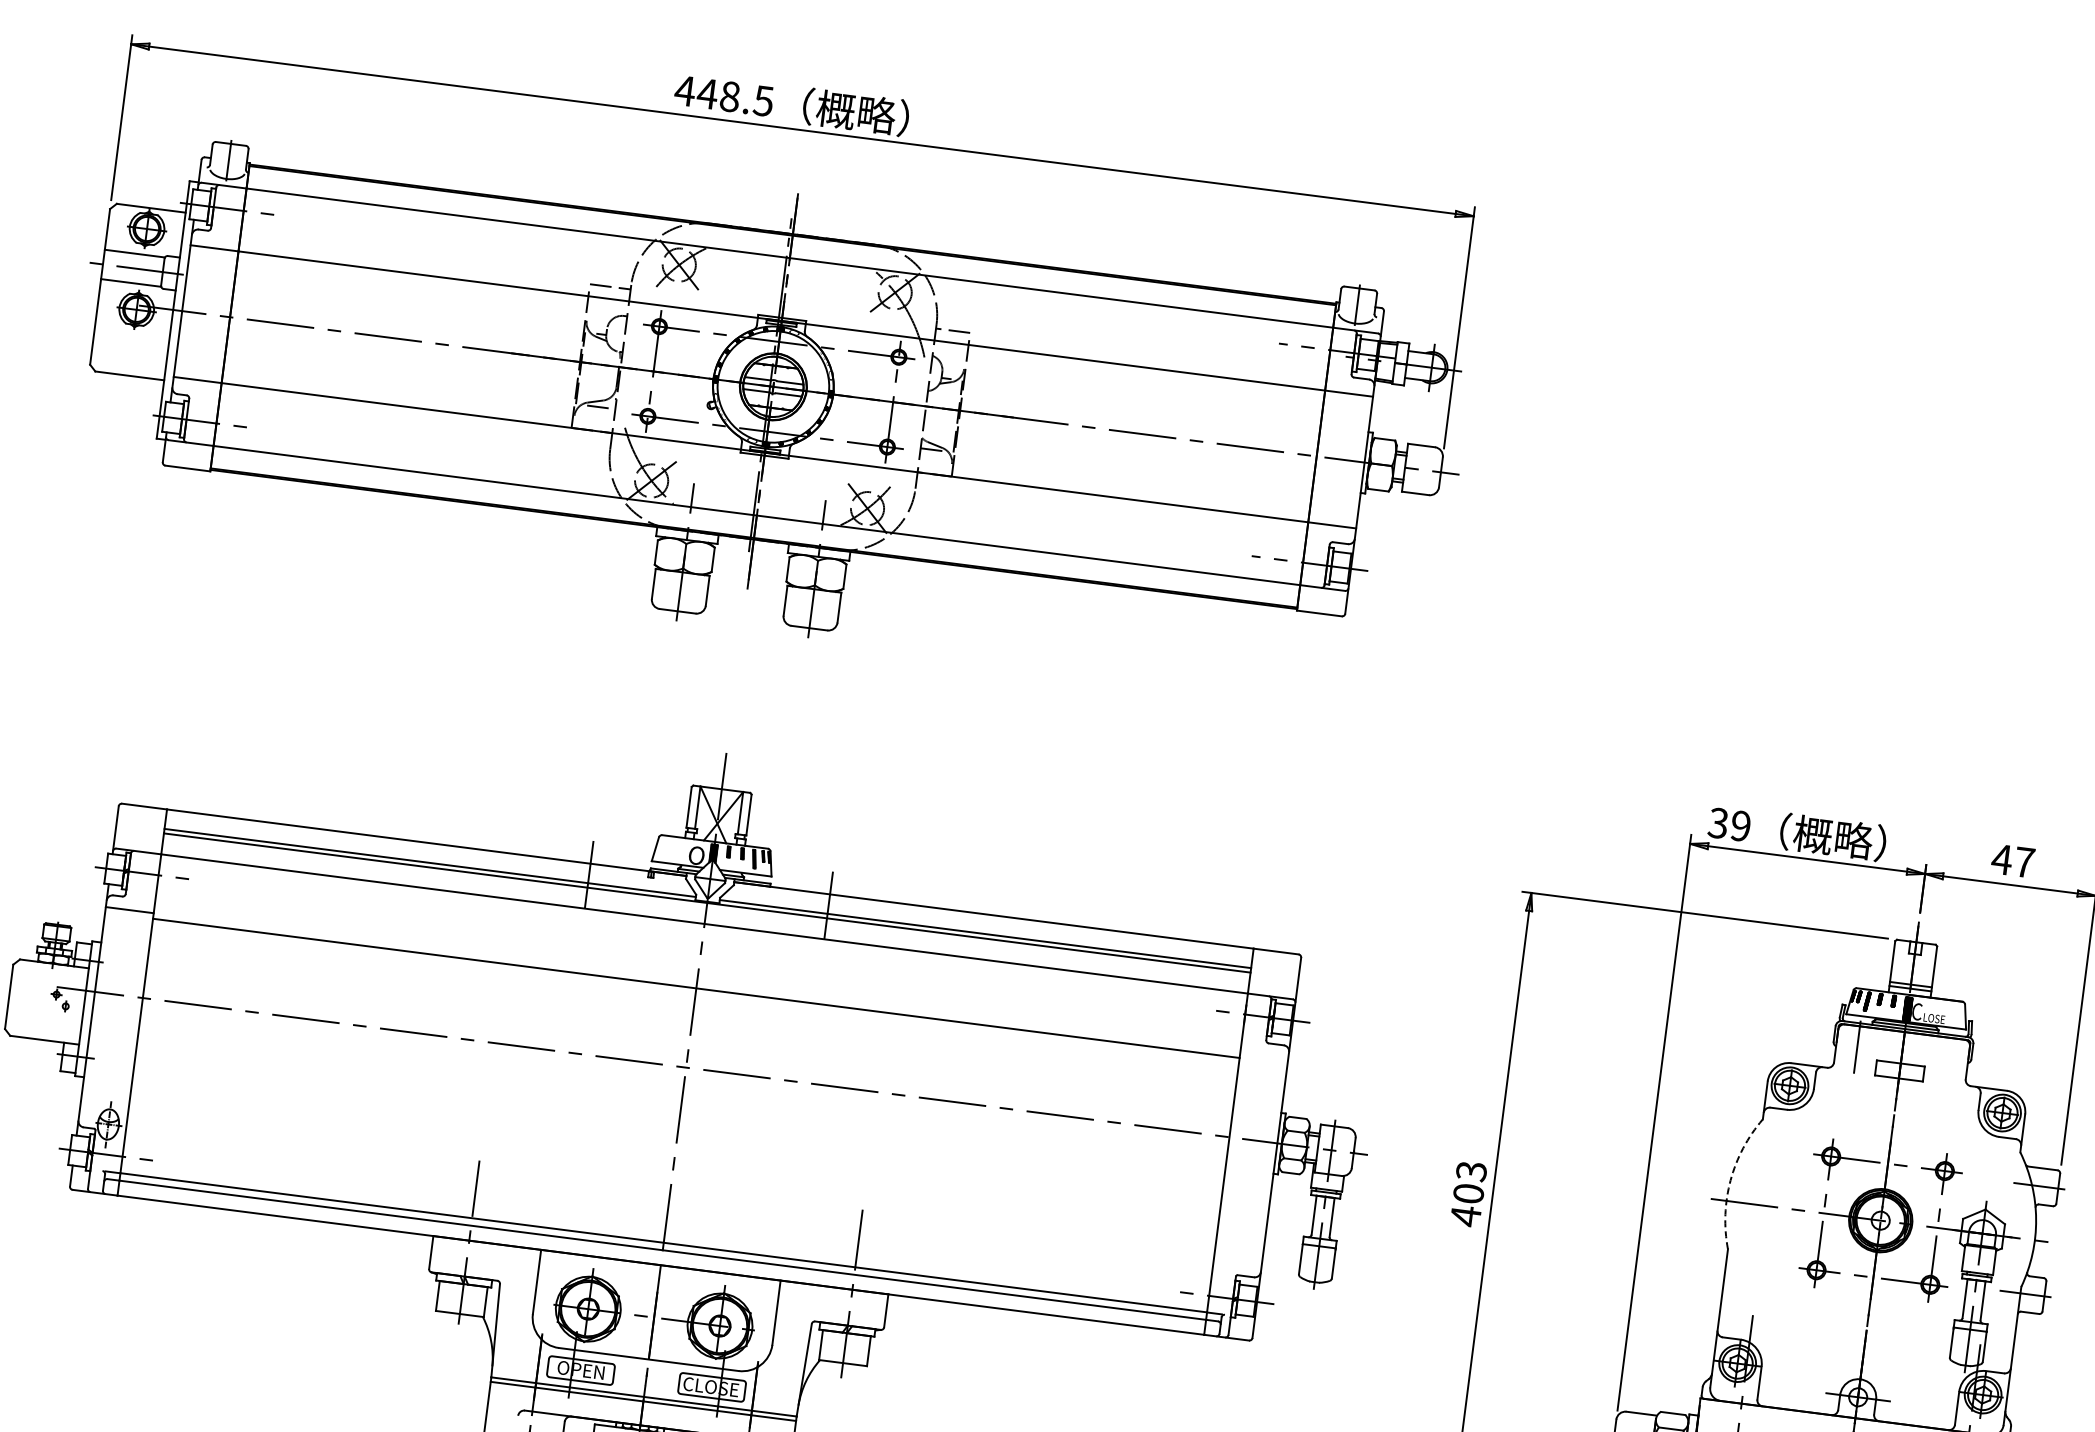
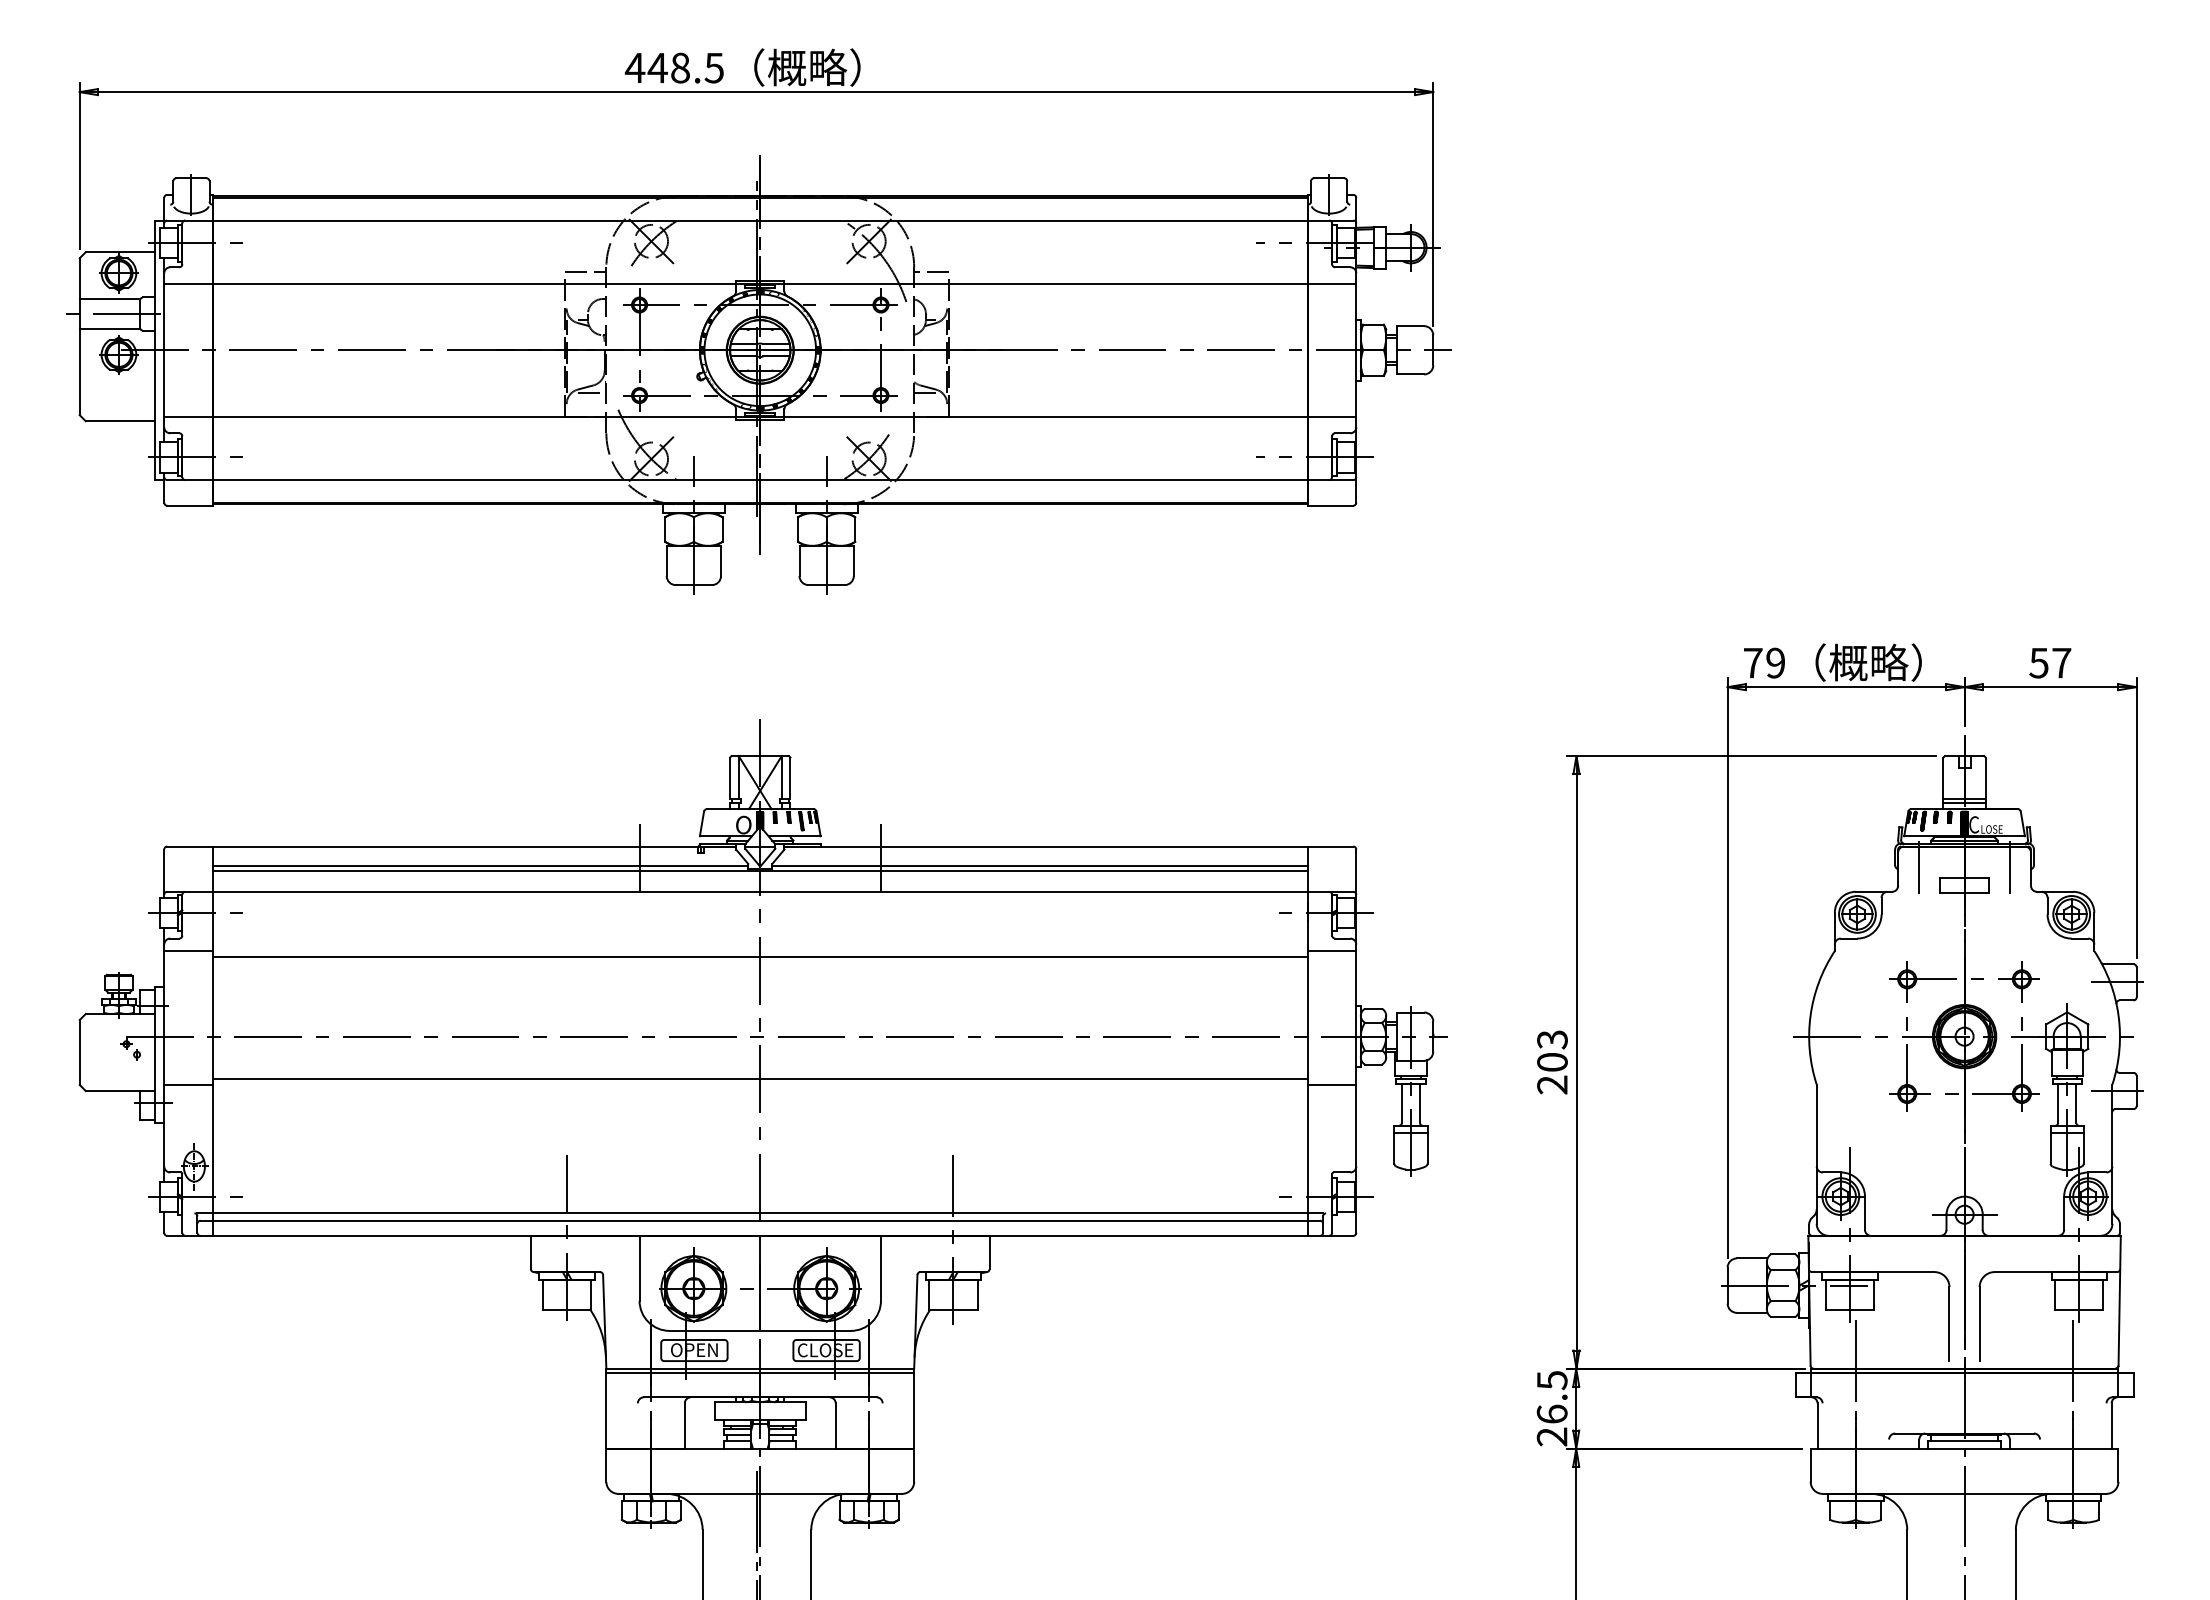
text: (1717, 822) -> (1752, 662), 39 -> 79
text: (2001, 859) -> (2038, 663), 47 -> 57
line: (112, 1042) -> (188, 1084), added
line: (1264, 1055) -> (1332, 951), added
line: (1946, 1058) -> (2009, 867), added
line: (680, 1110) -> (760, 1079), added
arc: (1730, 1180) -> (1810, 1015), dashed -> solid
line: (1247, 1187) -> (1332, 1084), added
text: (1465, 1215) -> (1552, 1084), 403 -> 203

